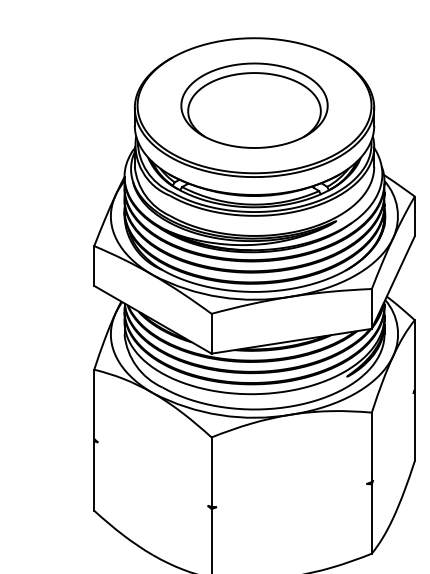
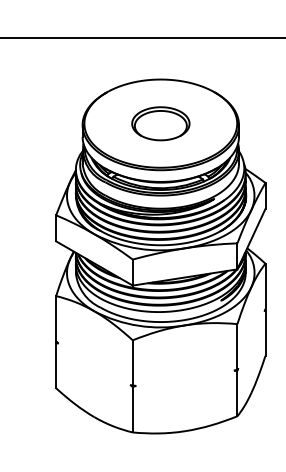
part: (254, 105) -> (160, 123), size x0.6

